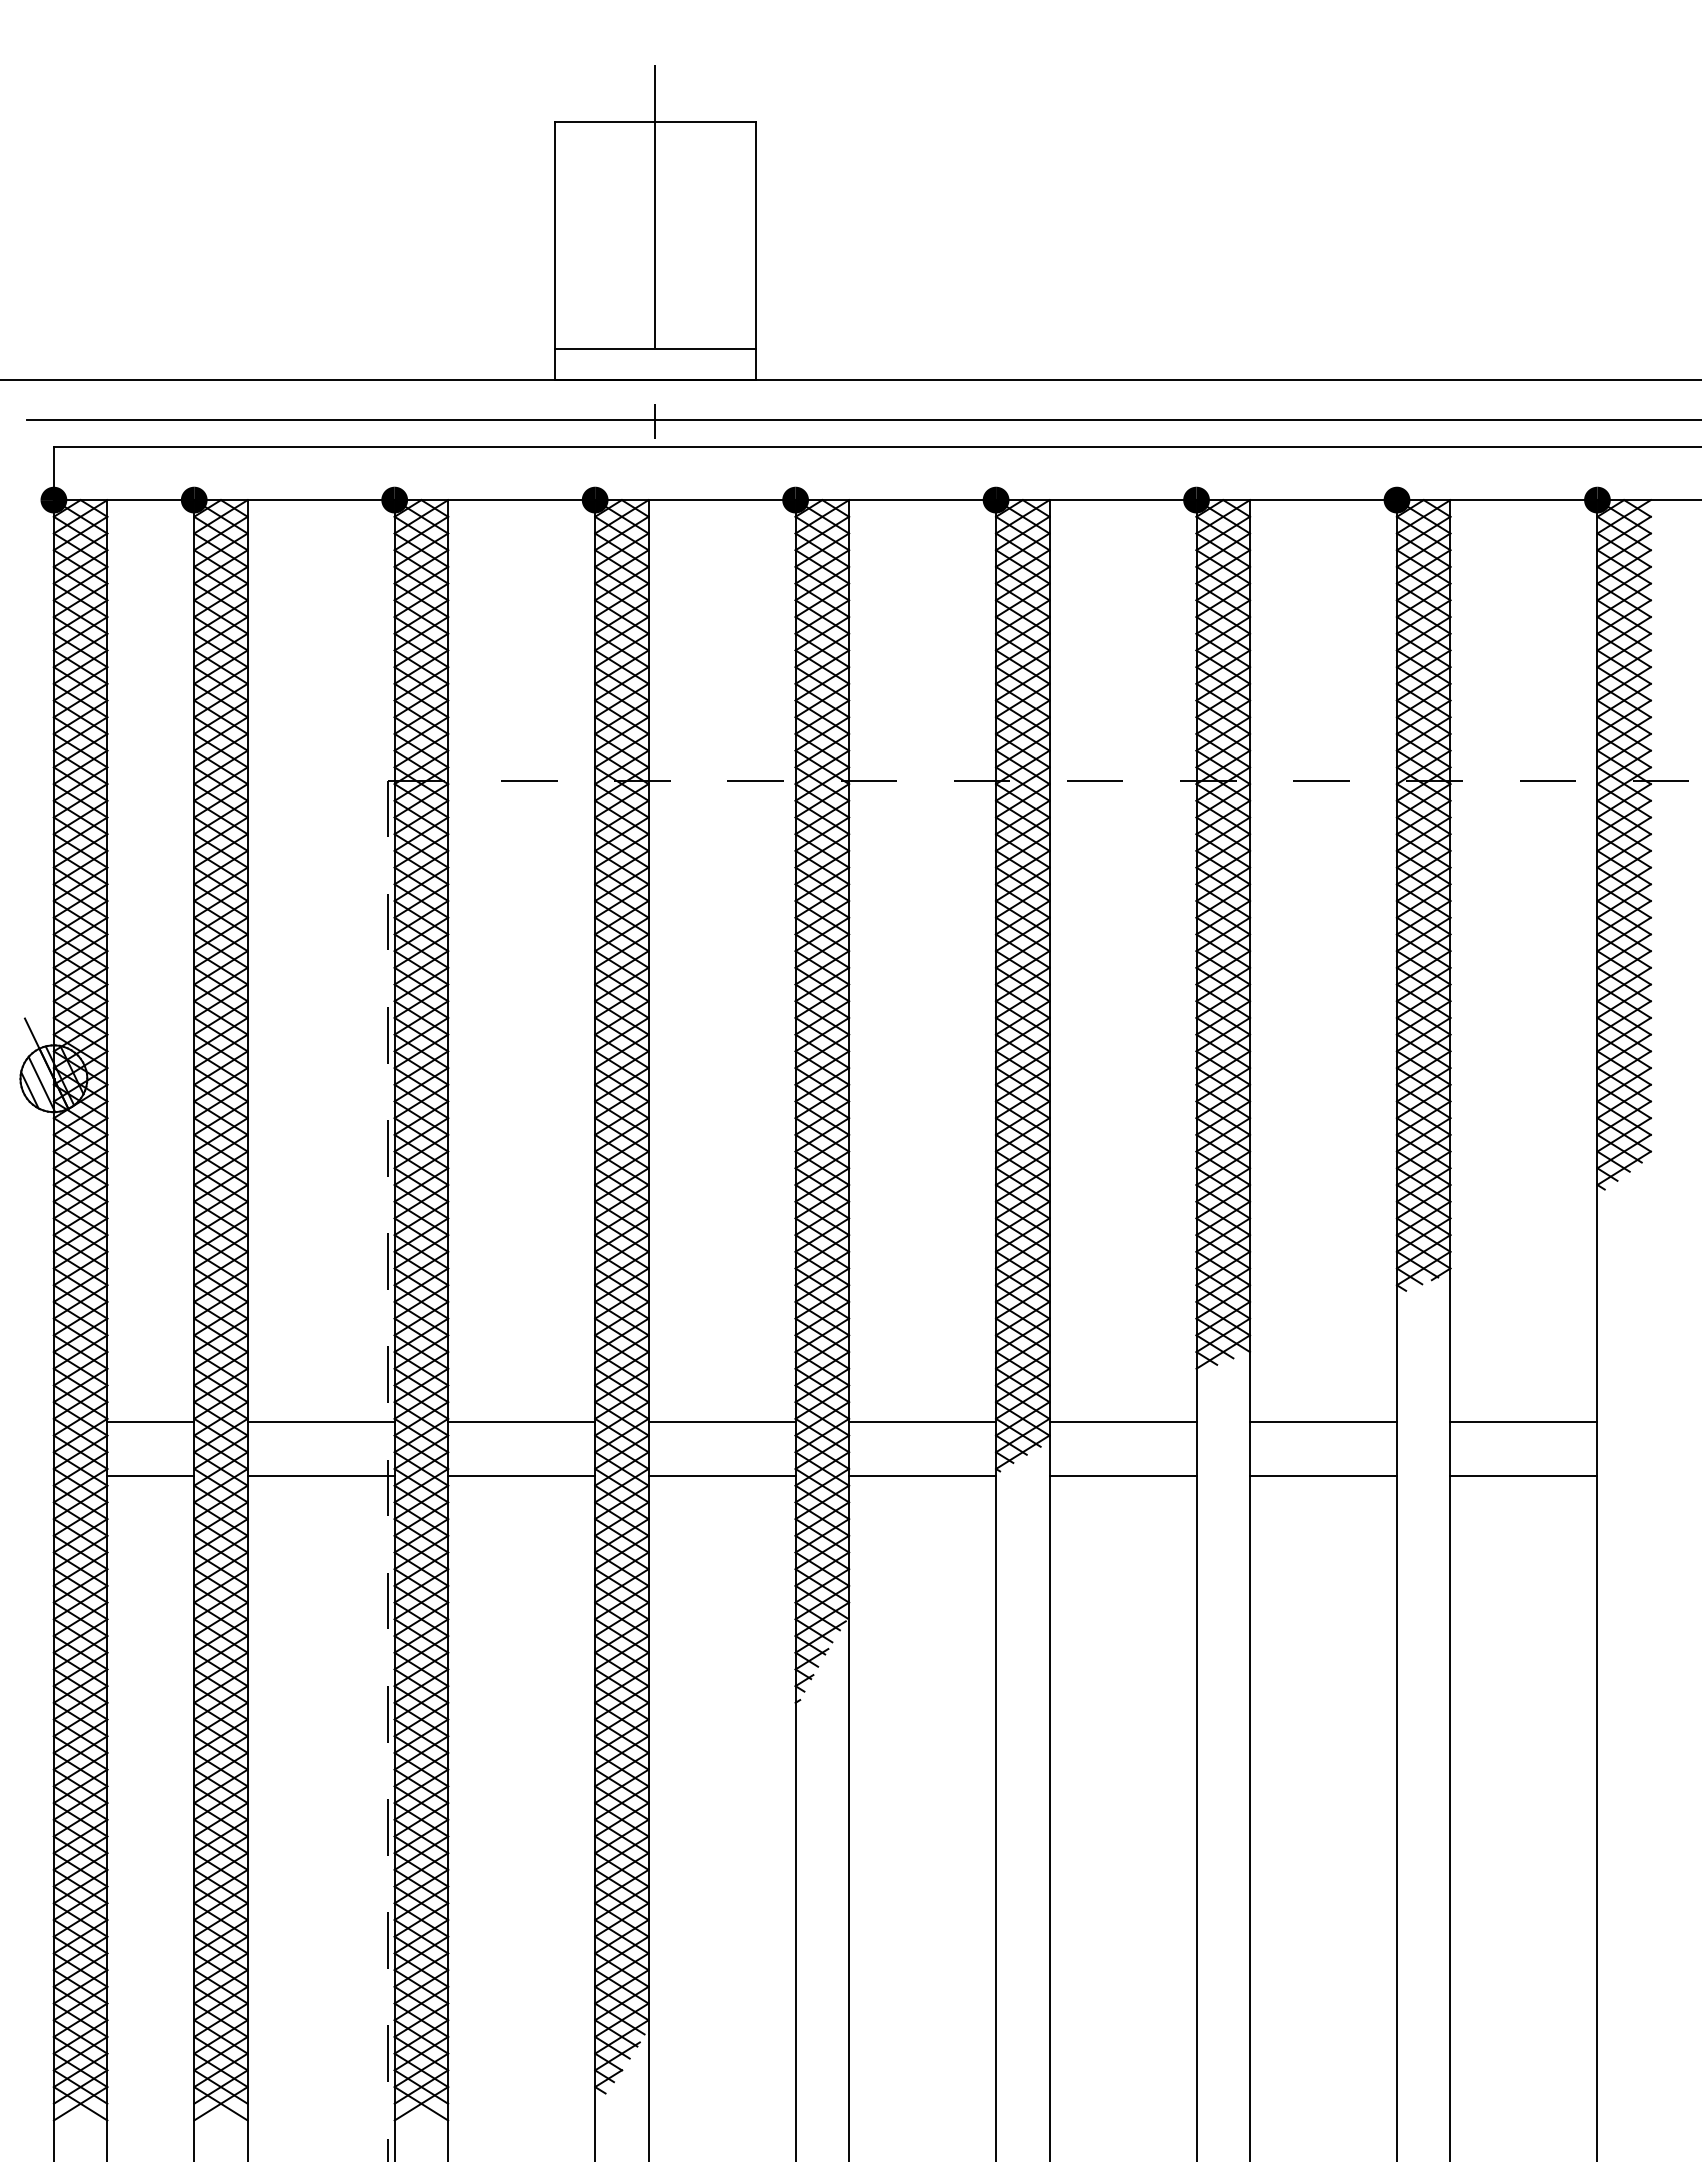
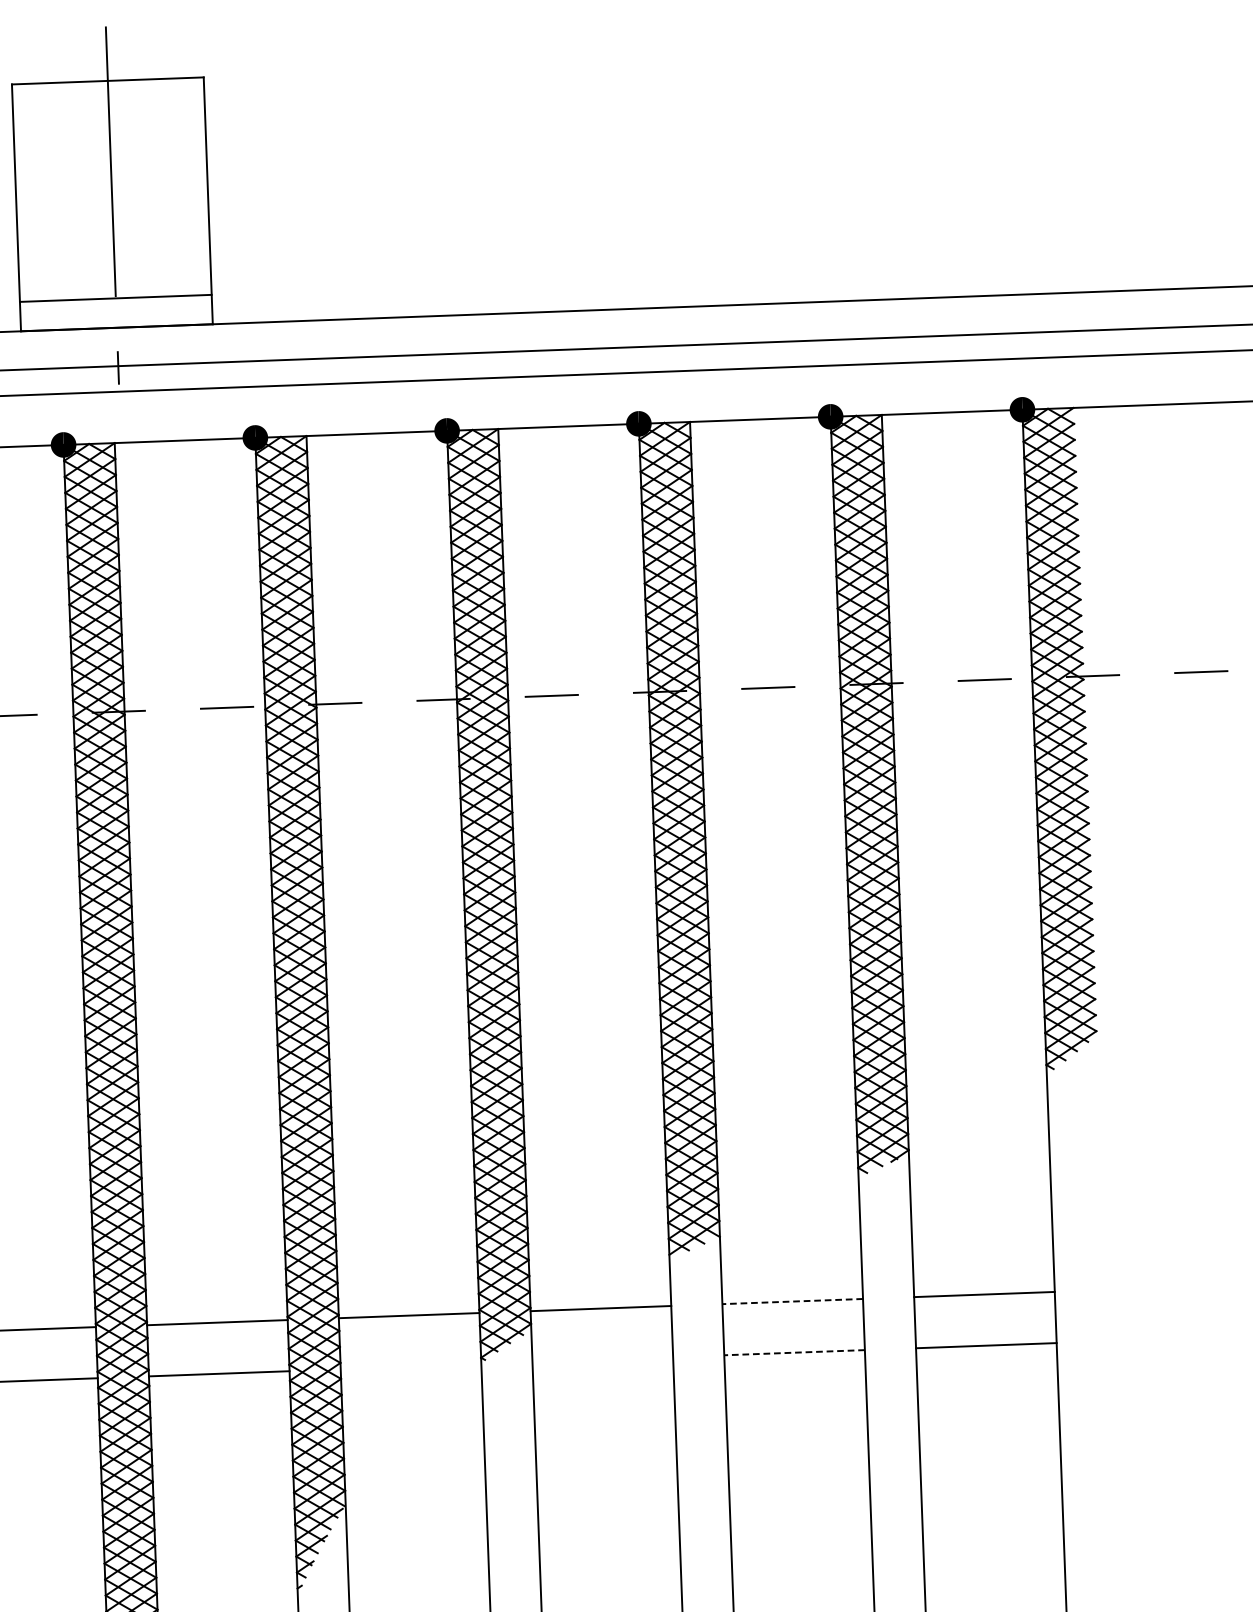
line: (1323, 1422) -> (792, 1301), solid -> dashed
line: (922, 1475) -> (410, 1366), removed
line: (1122, 1475) -> (602, 1359), removed
line: (1323, 1475) -> (794, 1352), solid -> dashed

